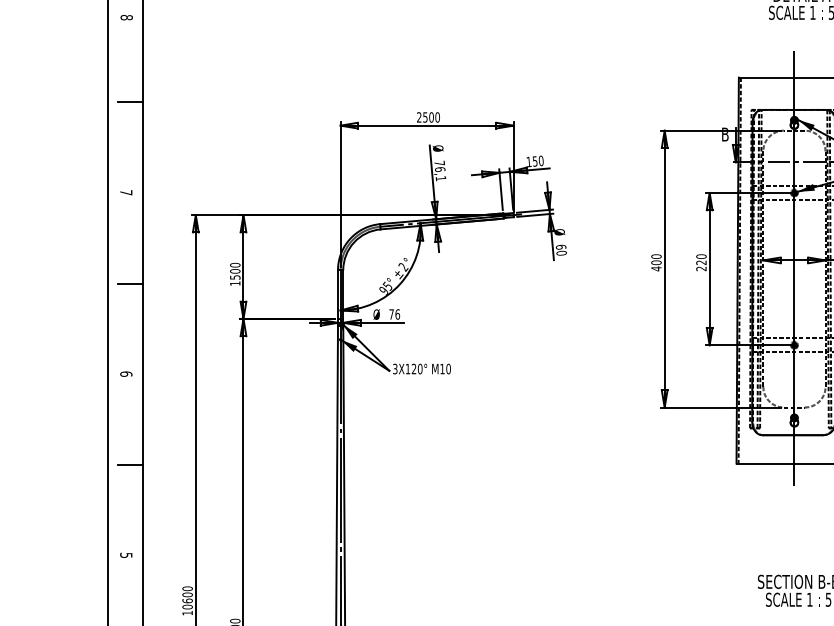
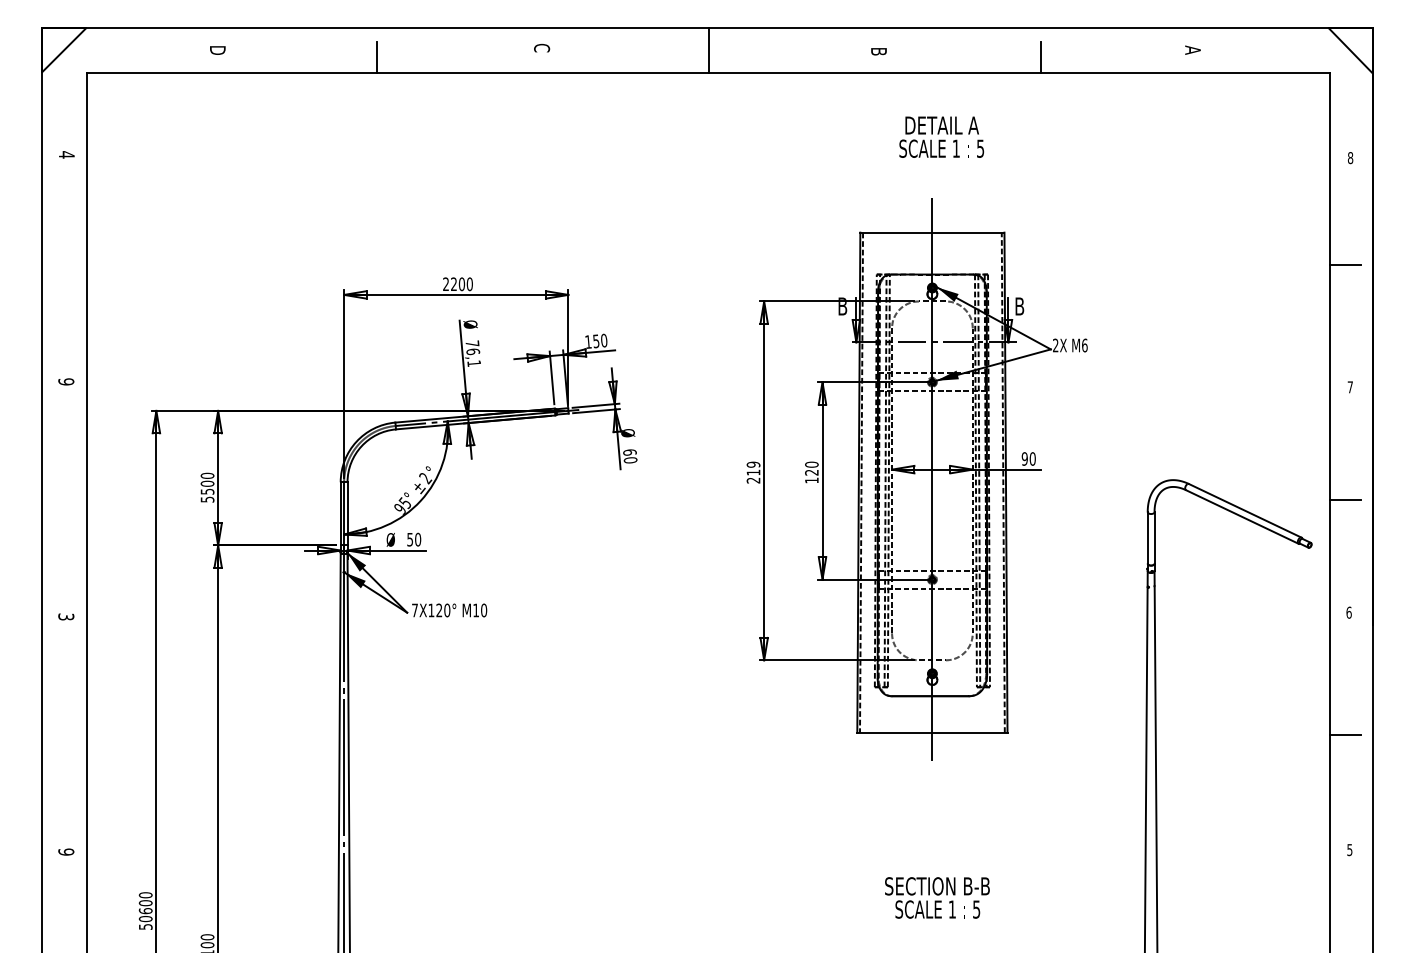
text: (126, 17) -> (66, 154), 8 -> 4
line: (130, 102) -> (71, 264), removed
text: (425, 117) -> (453, 284), 2500 -> 2200
text: (126, 192) -> (66, 381), 7 -> 9
text: (656, 262) -> (753, 472), 400 -> 219
text: (701, 268) -> (811, 480), 220 -> 120
line: (130, 283) -> (71, 499), removed
text: (235, 283) -> (207, 499), 1500 -> 5500
text: (394, 314) -> (414, 539), 76 -> 50
text: (394, 369) -> (414, 610), 3X120° -> 7X120°
text: (126, 373) -> (66, 616), 6 -> 3
line: (130, 464) -> (71, 734), removed
text: (126, 555) -> (66, 851), 5 -> 9
text: (187, 612) -> (145, 926), 10600 -> 50600

